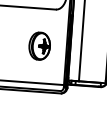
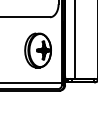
part: (39, 46) -> (37, 50), size x1.43

